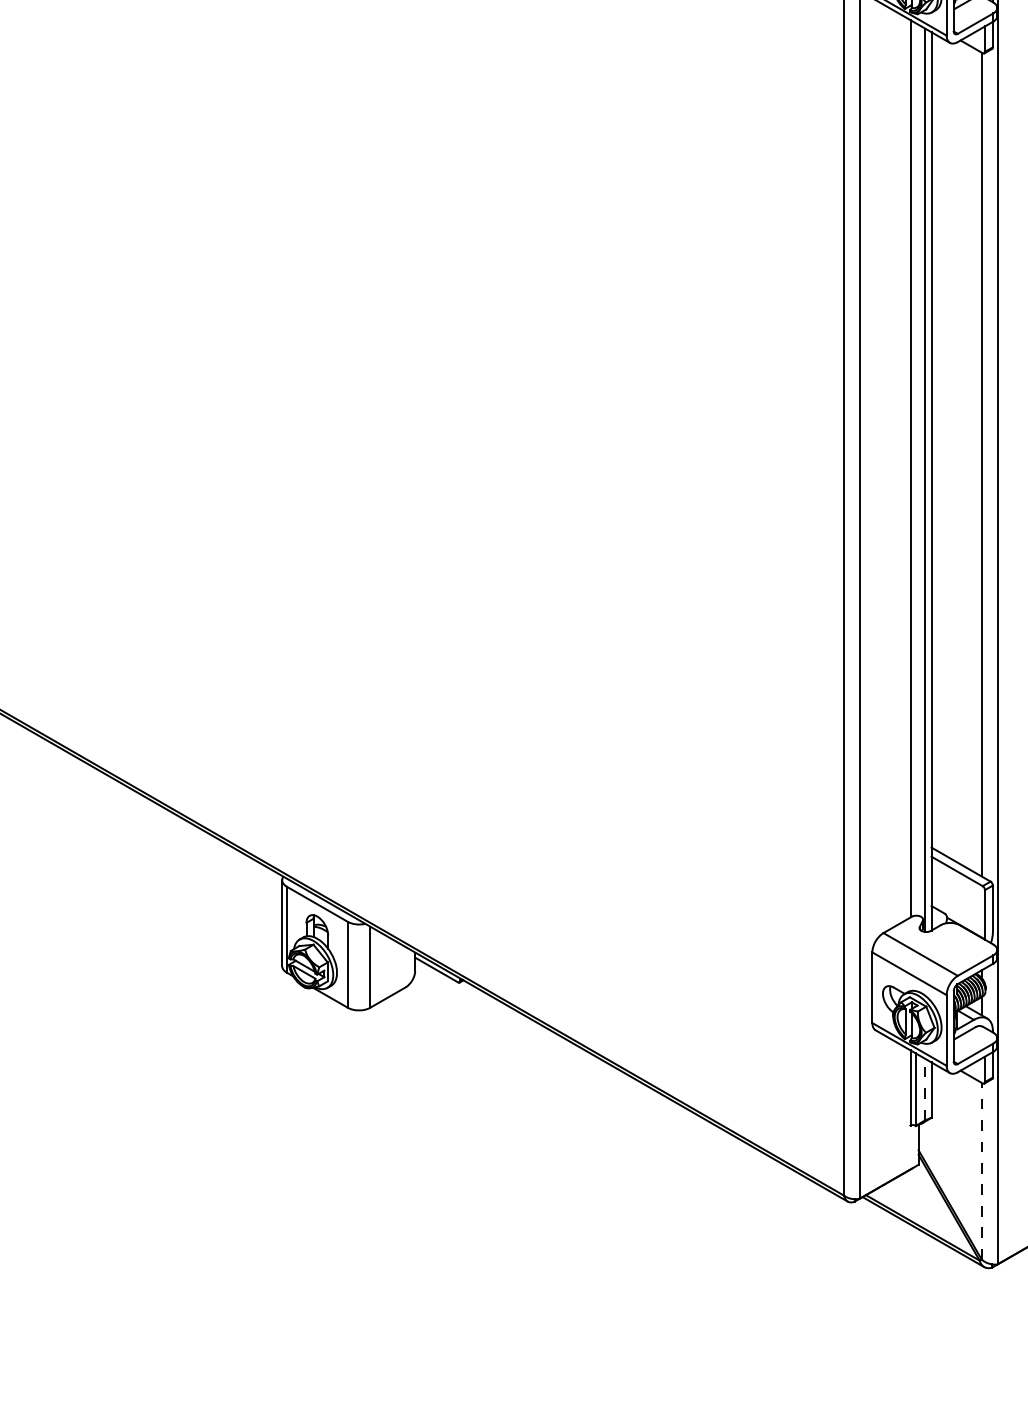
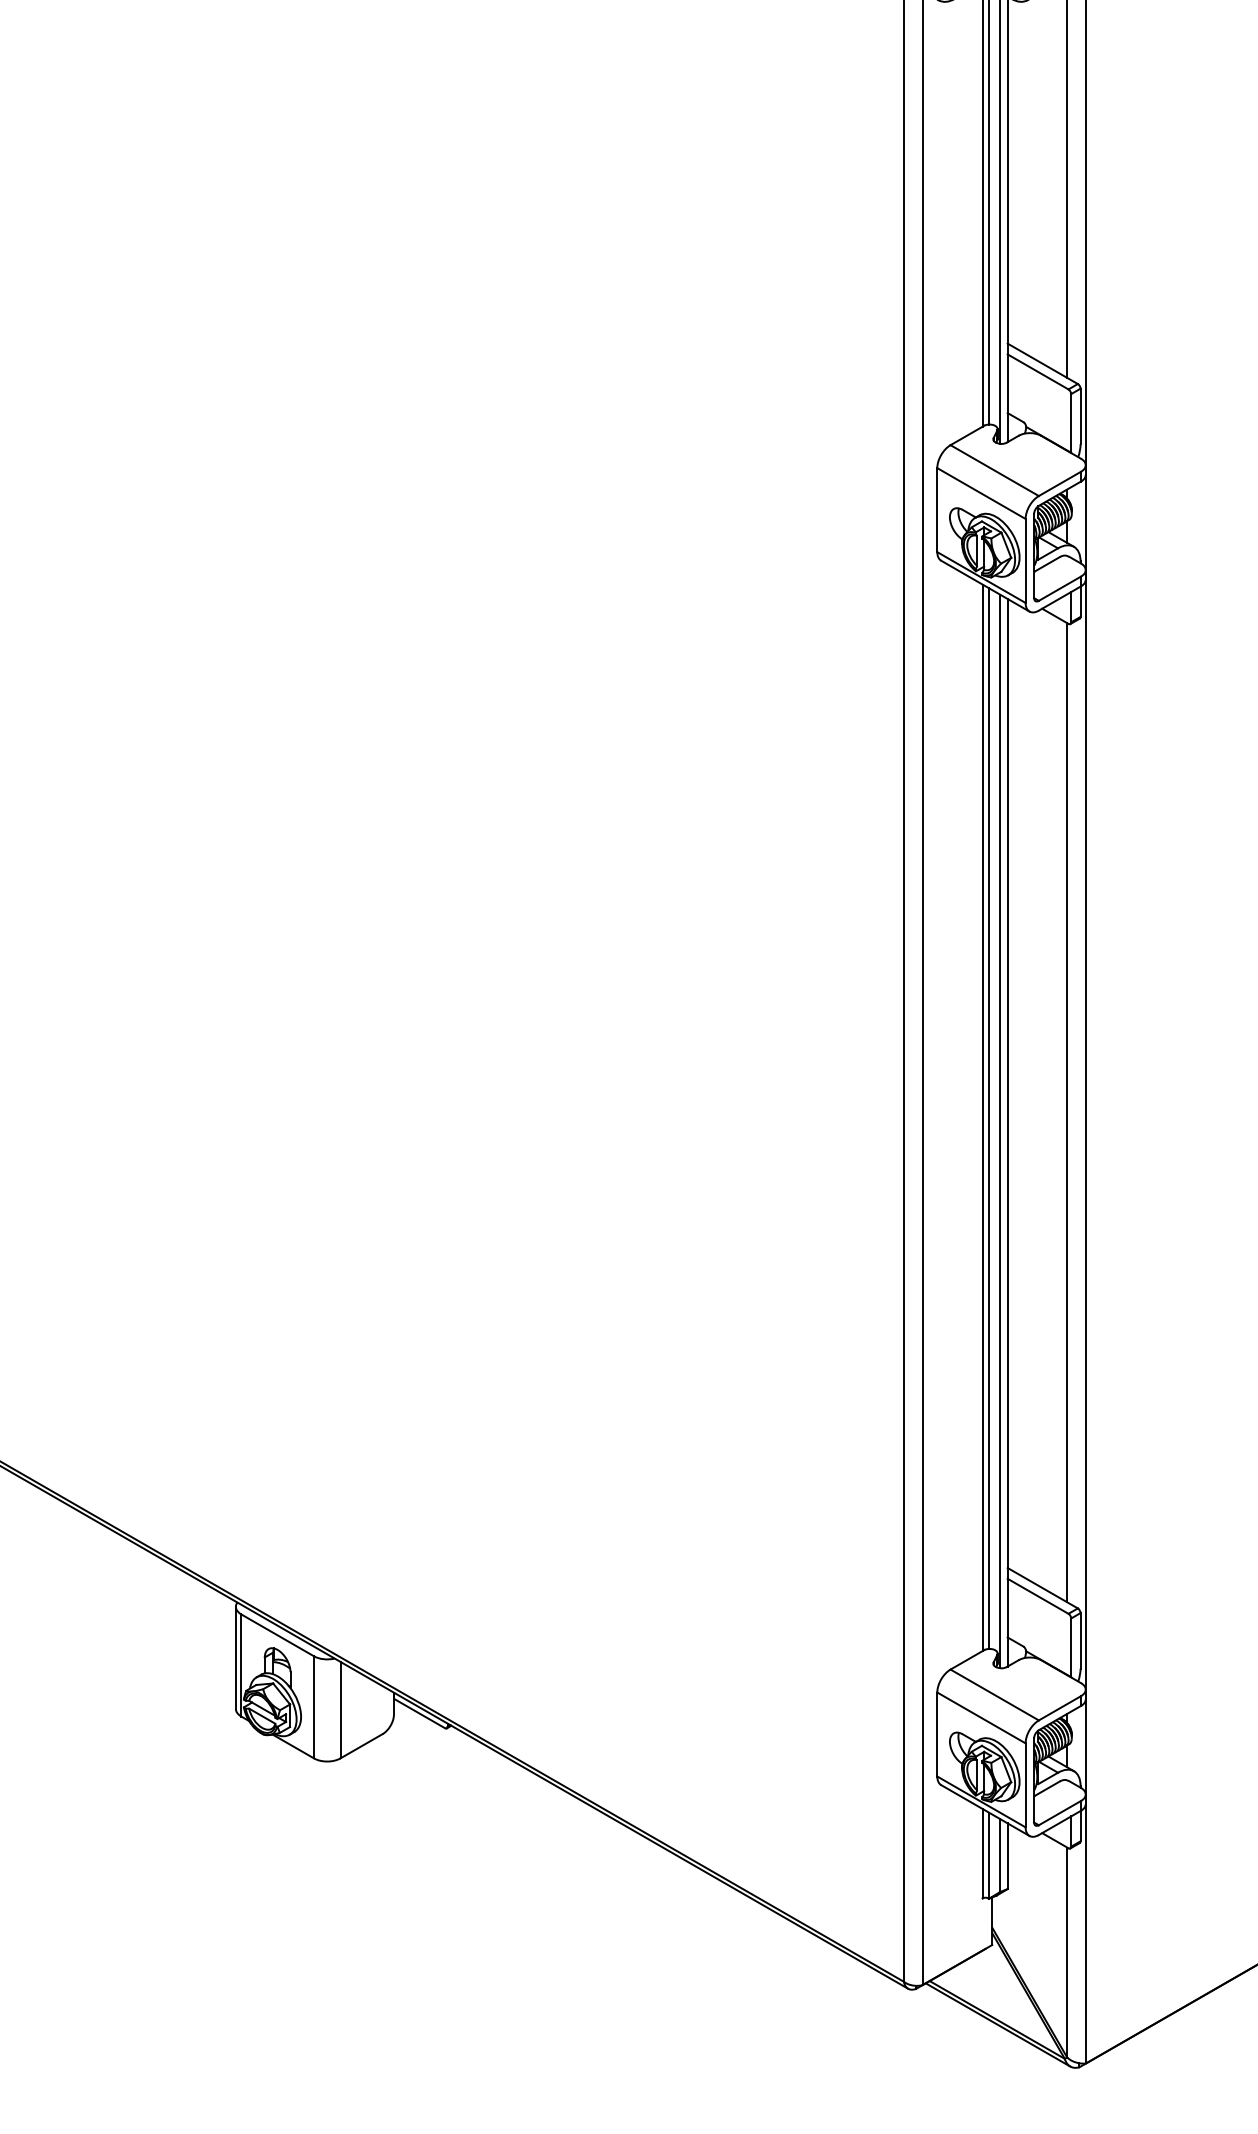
line: (915, 469) -> (988, 1118), added
line: (924, 1089) -> (999, 1855), dashed -> solid
line: (981, 1171) -> (1067, 1952), dashed -> solid

